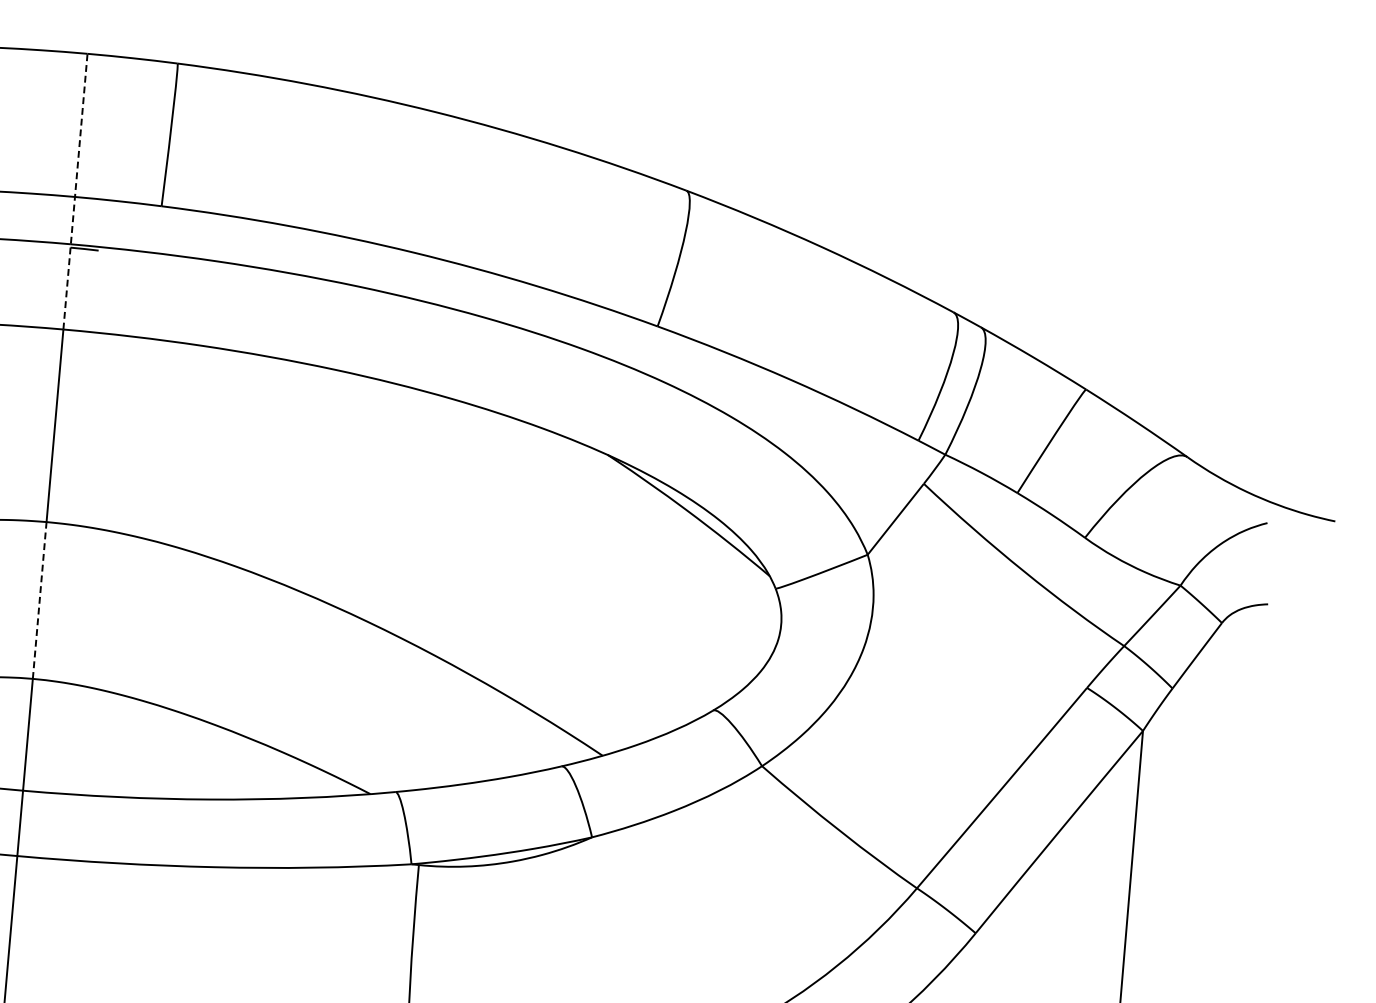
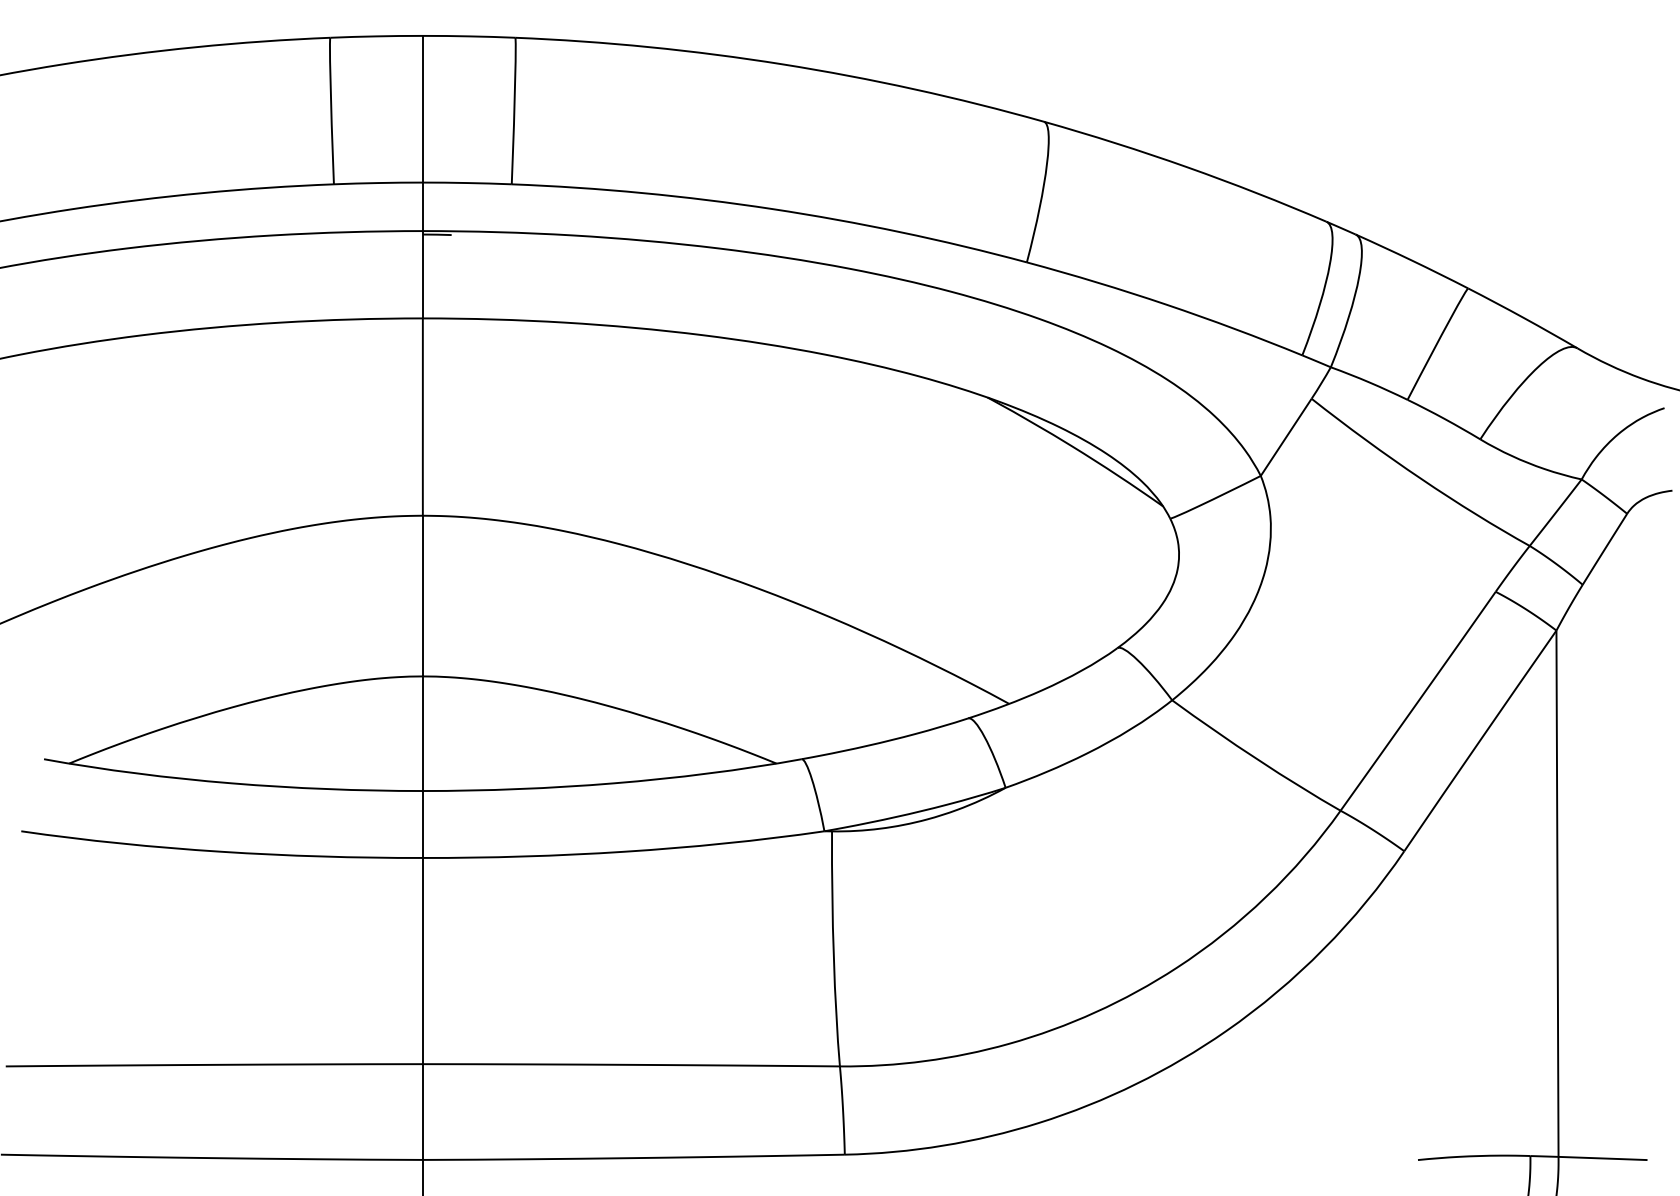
line: (75, 190) -> (422, 176), dashed -> solid
line: (39, 599) -> (422, 595), dashed -> solid

